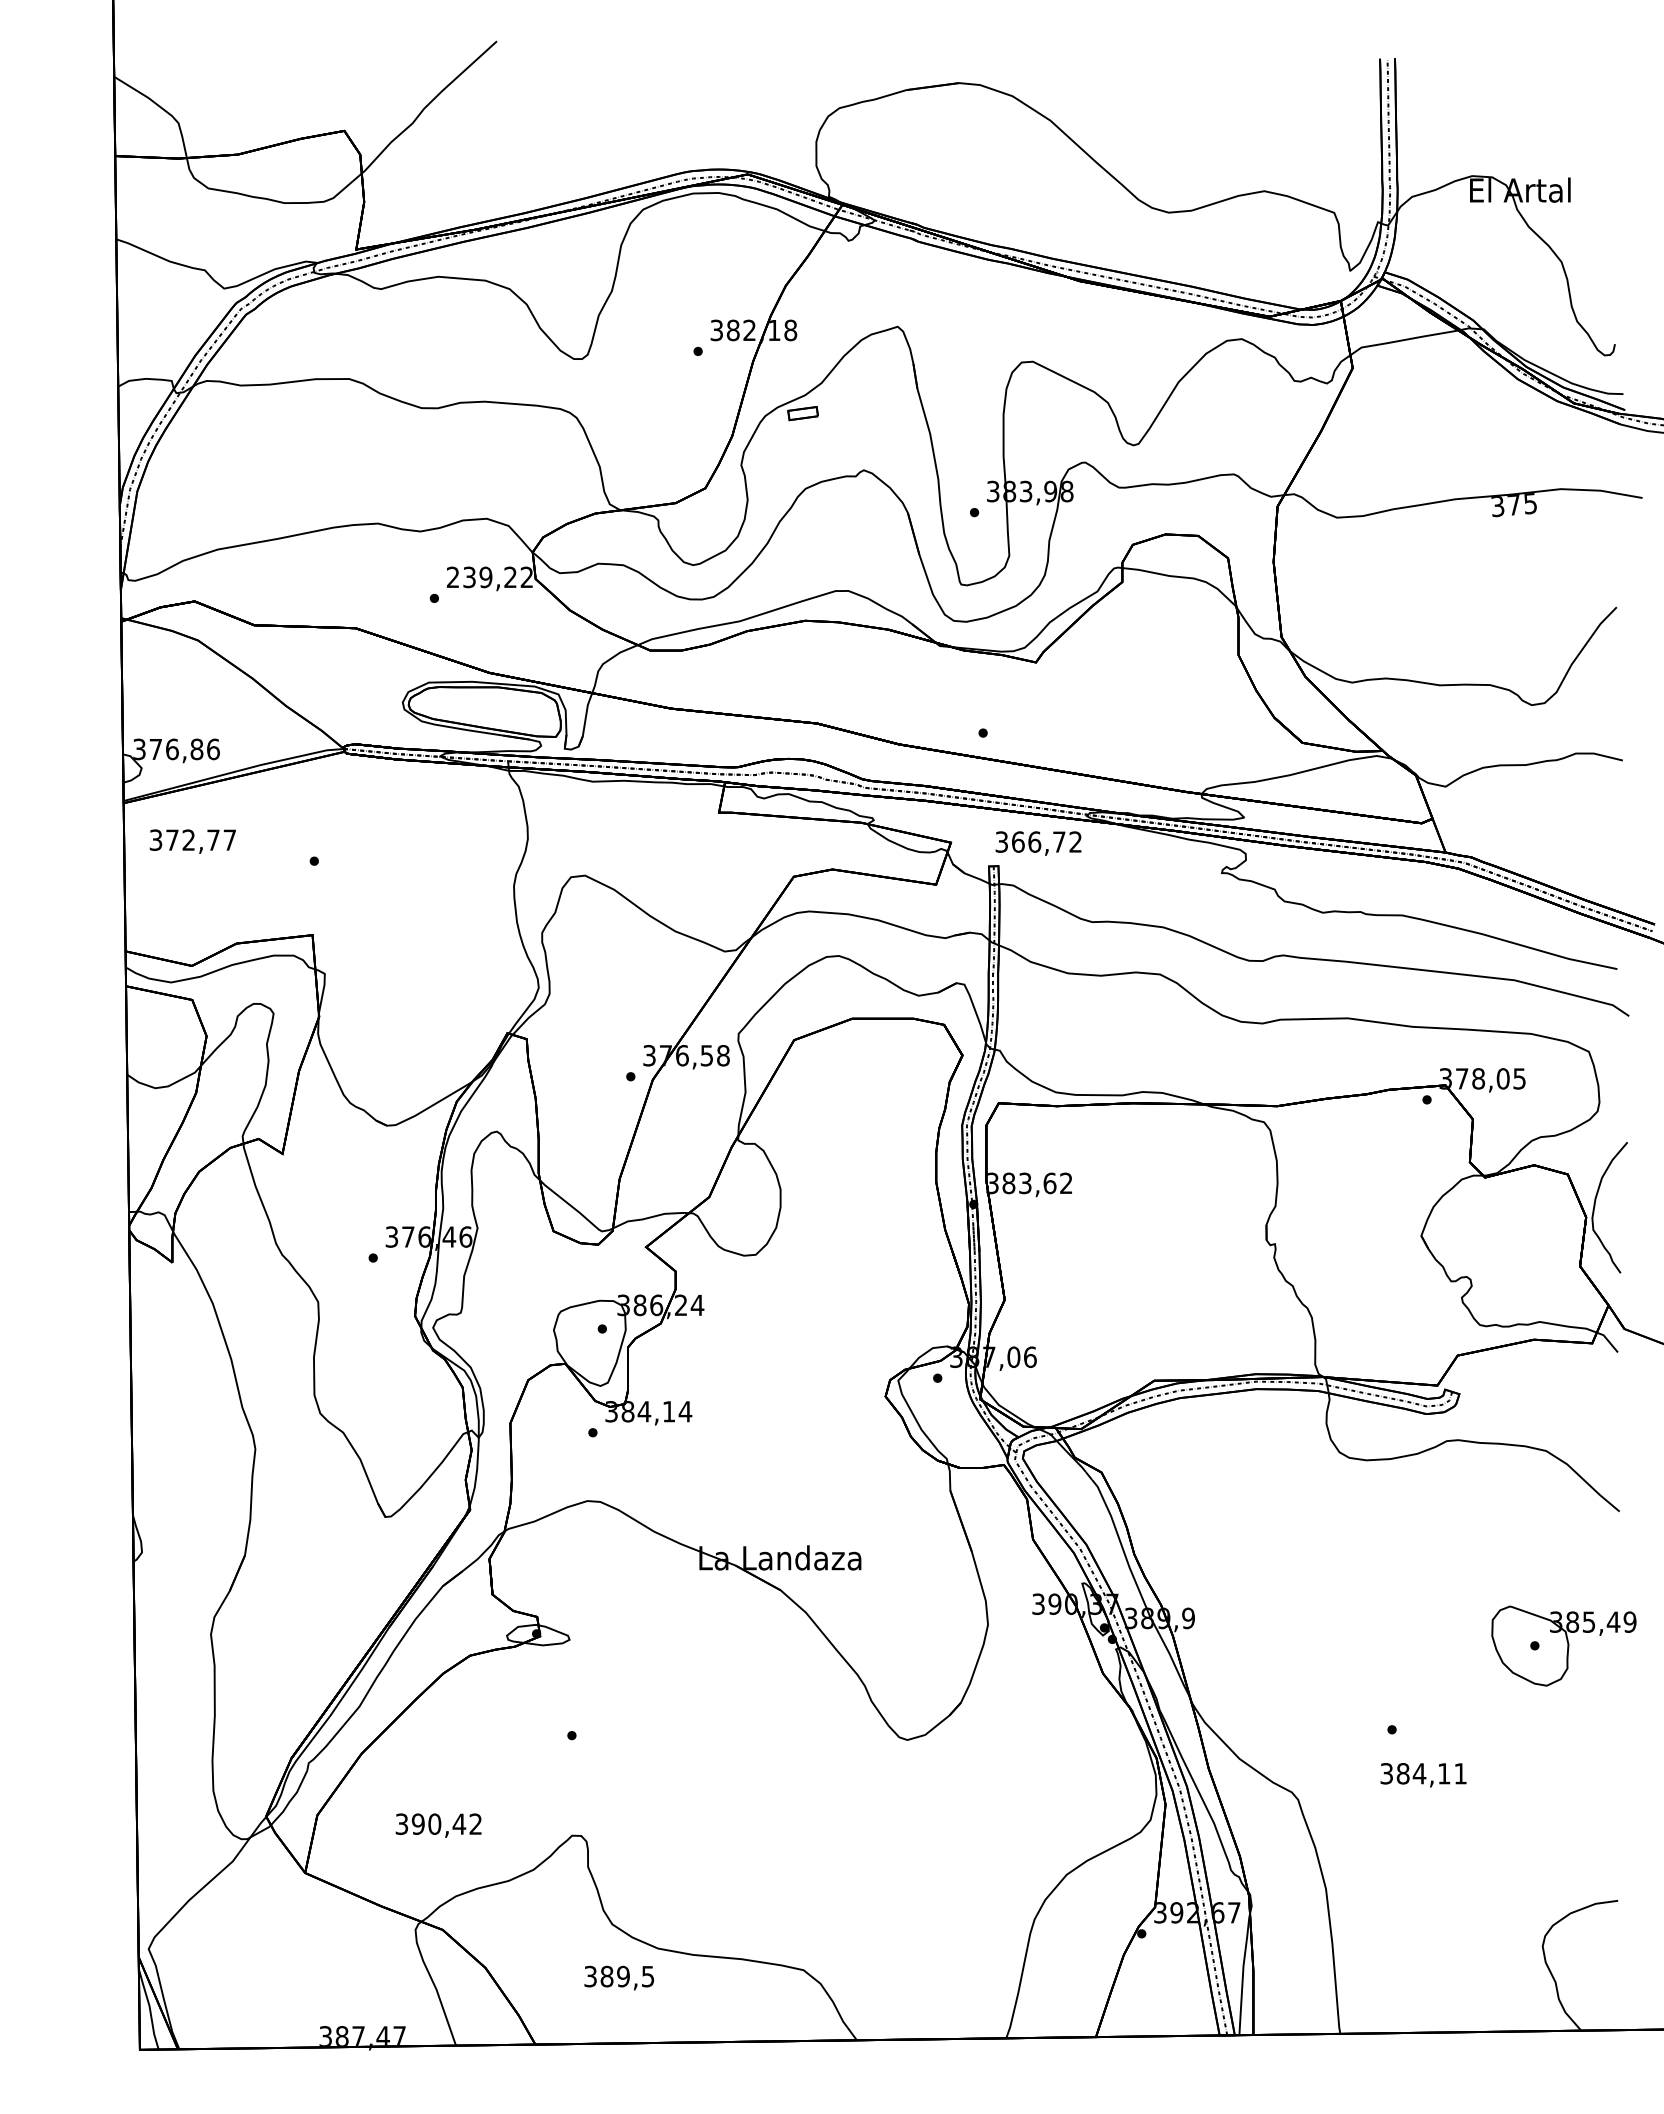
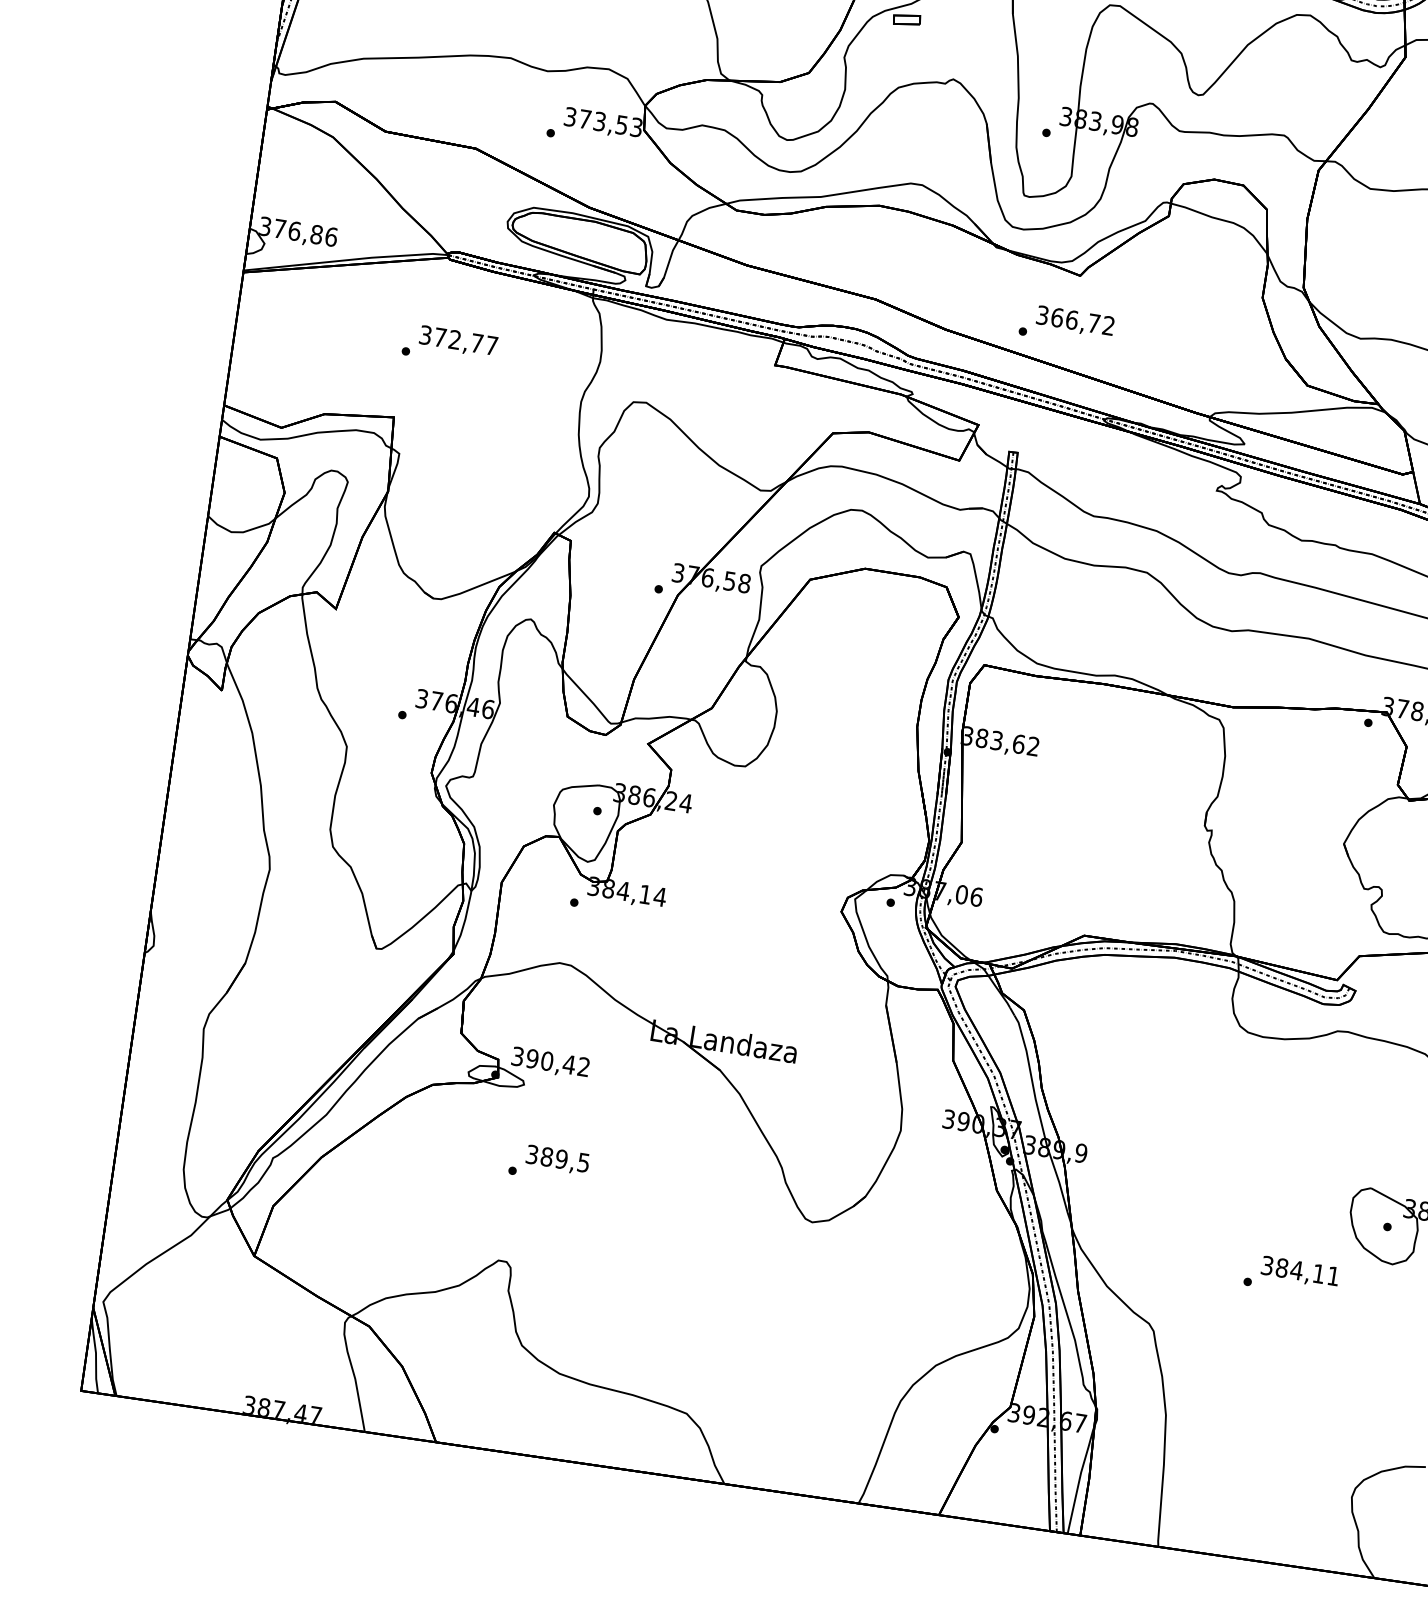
text: (490, 577) -> (603, 122), 239,22 -> 373,53
text: (192, 841) -> (458, 341), moved
text: (1038, 843) -> (1075, 321), moved
text: (1423, 1775) -> (1300, 1272), moved
text: (438, 1825) -> (550, 1062), moved
text: (618, 1977) -> (557, 1159), moved

